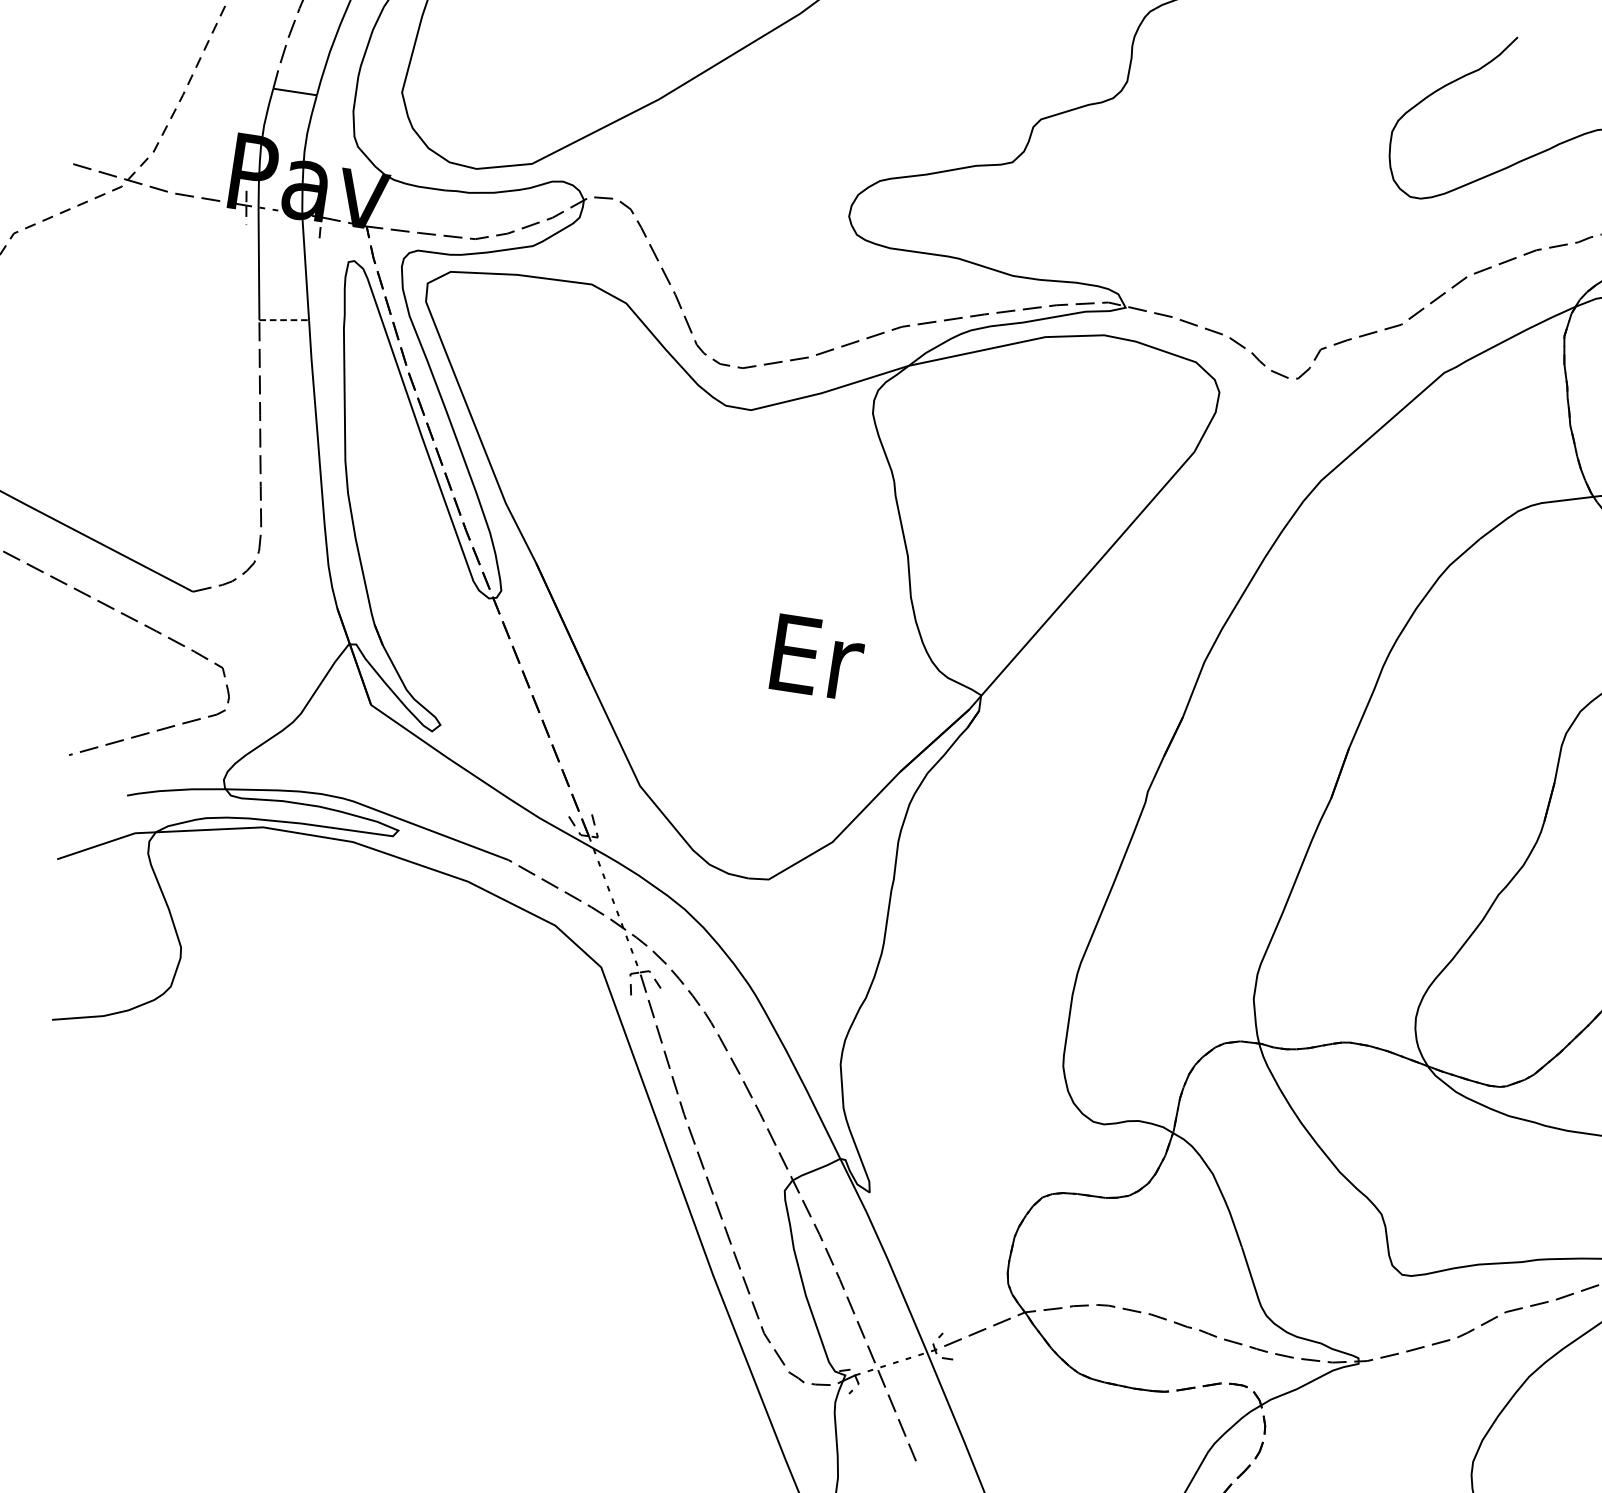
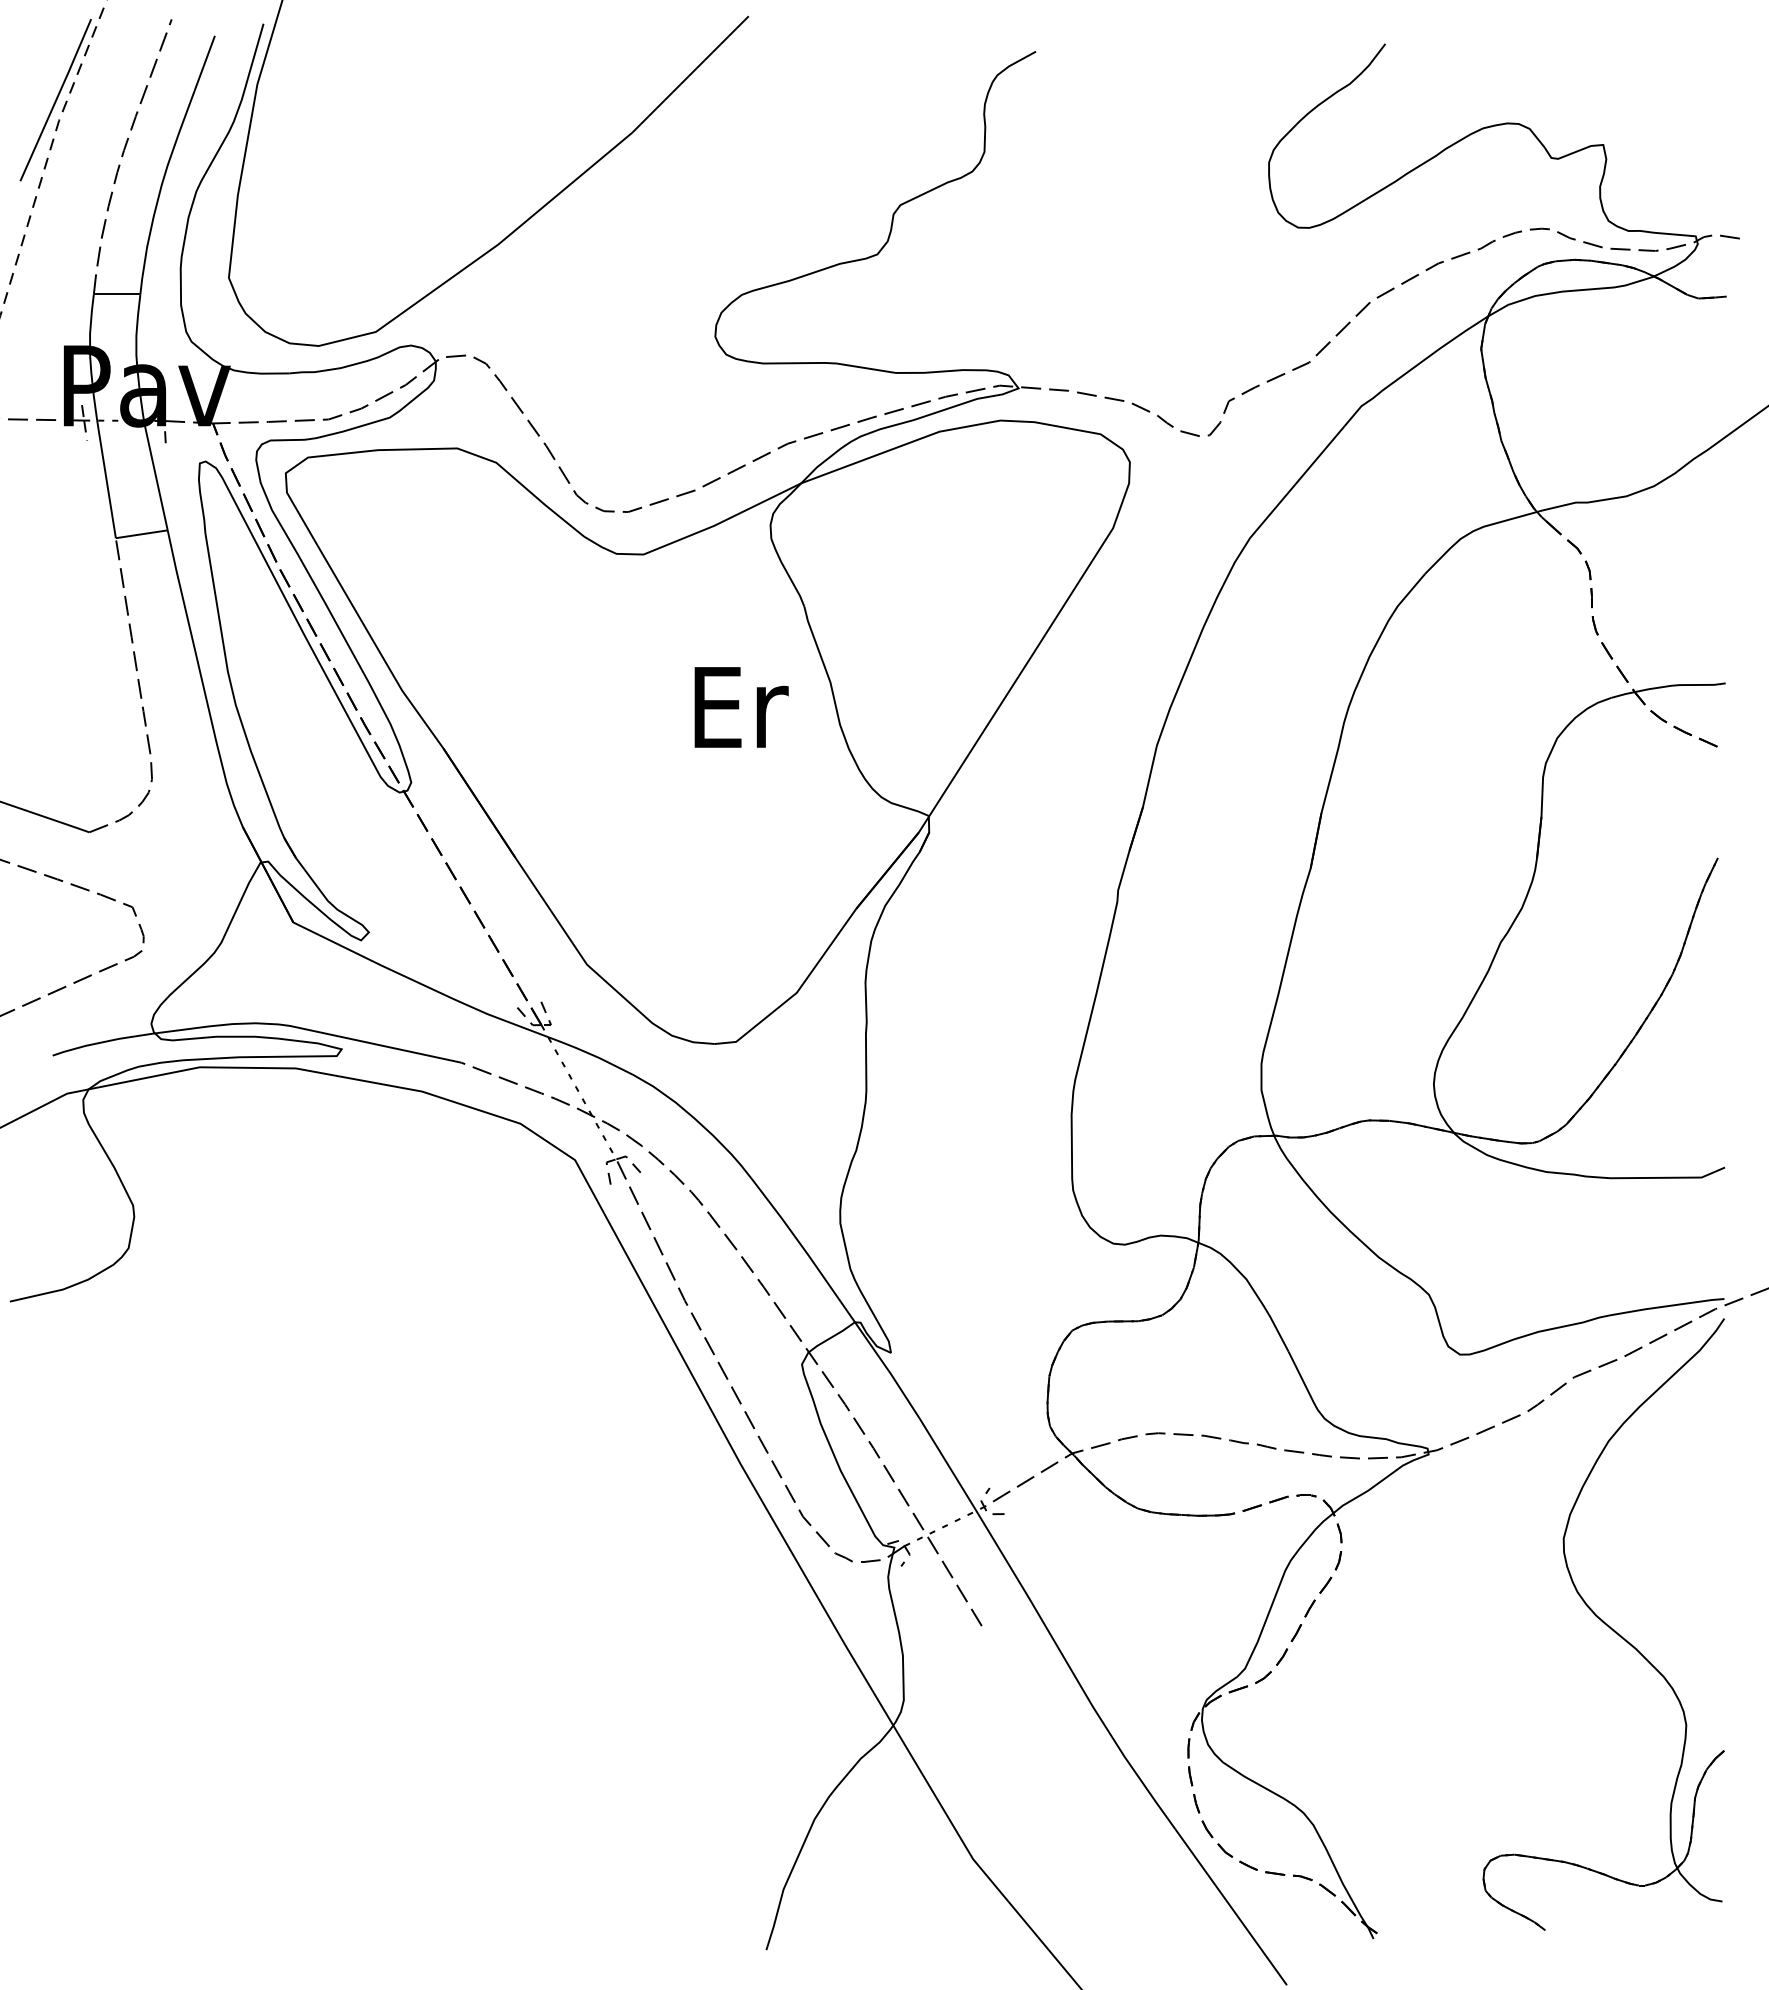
line: (284, 320) -> (142, 534), dashed -> solid
text: (817, 657) -> (741, 707), moved

